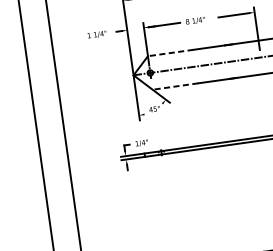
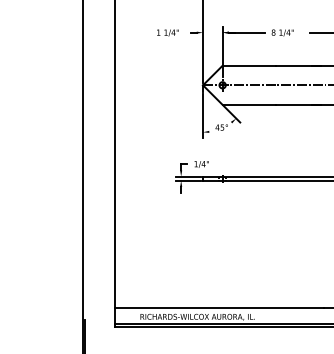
line: (170, 52) -> (249, 65), dashed -> solid
line: (175, 86) -> (249, 104), dashed -> solid

